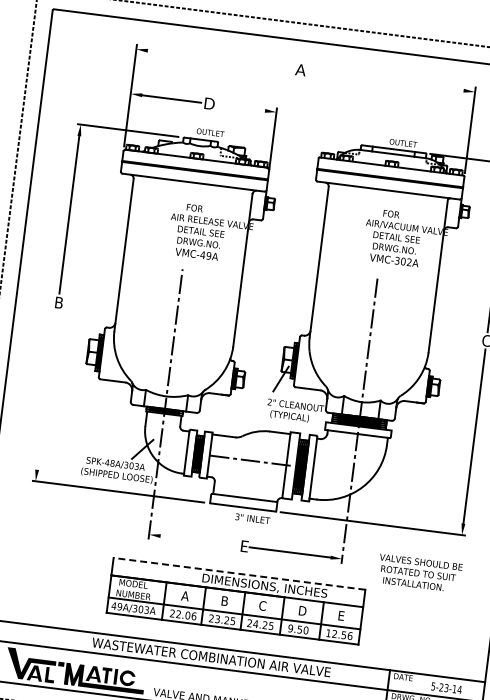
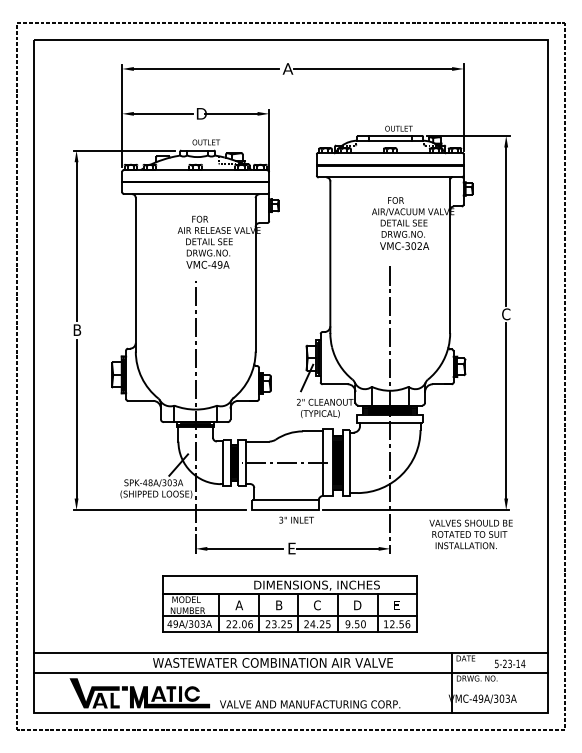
line: (219, 59) -> (205, 68), added
line: (384, 80) -> (372, 68), added
line: (239, 107) -> (231, 113), added
line: (47, 390) -> (76, 418), added
line: (197, 540) -> (244, 548), added
line: (239, 573) -> (290, 576), dashed -> solid
text: (419, 573) -> (470, 534), moved

